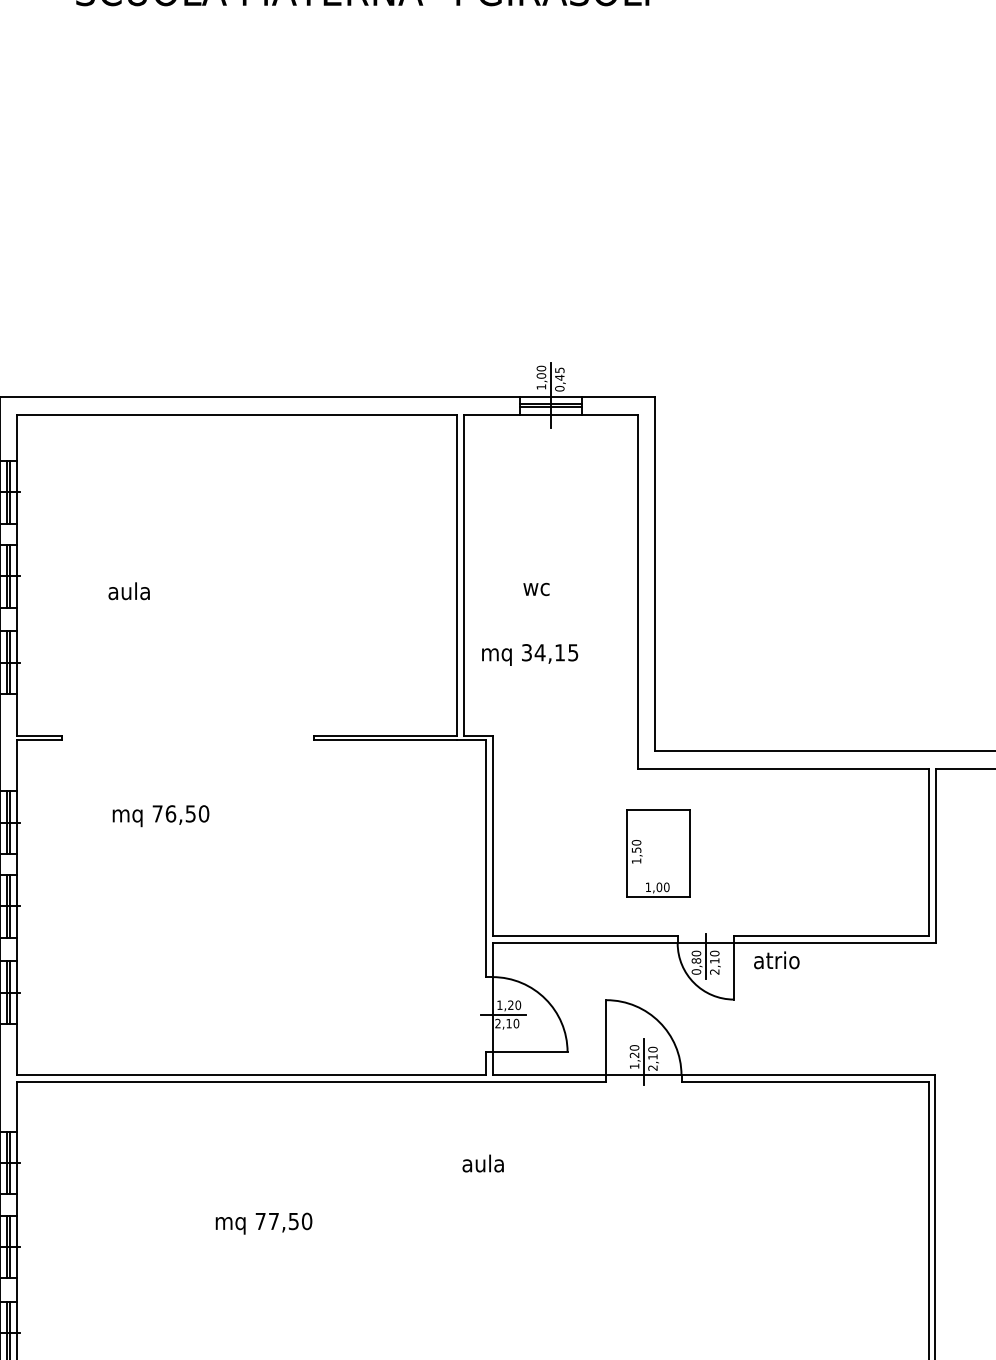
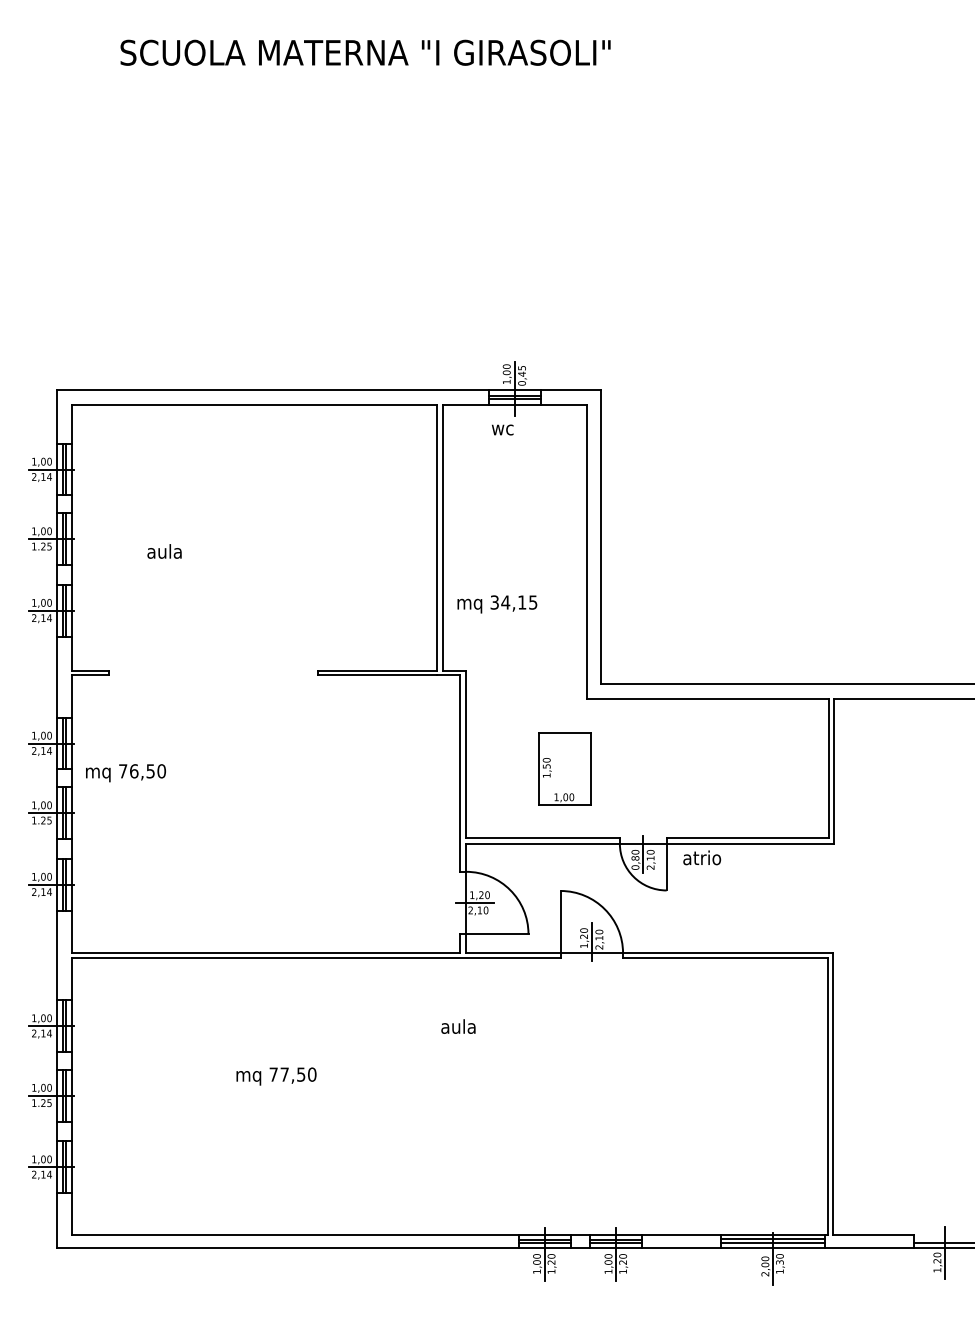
text: (536, 588) -> (502, 429), moved
text: (160, 816) -> (125, 773), moved
part: (657, 852) -> (564, 768), moved

